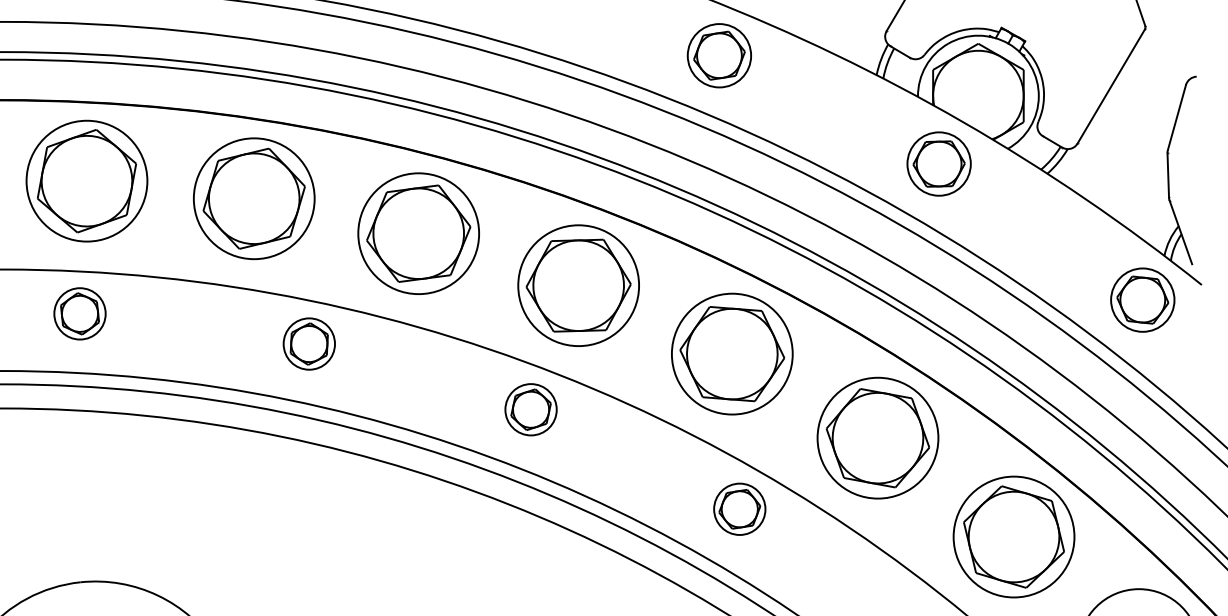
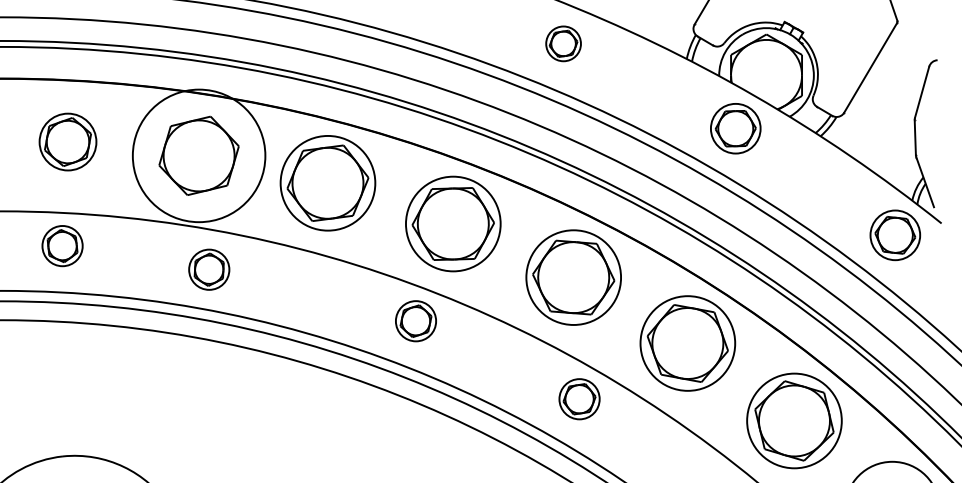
part: (719, 55) -> (563, 43), size x0.7
part: (86, 180) -> (67, 141), size x0.6
circle: (253, 198) -> (198, 155), size x1.4
part: (309, 343) -> (209, 269), moved

